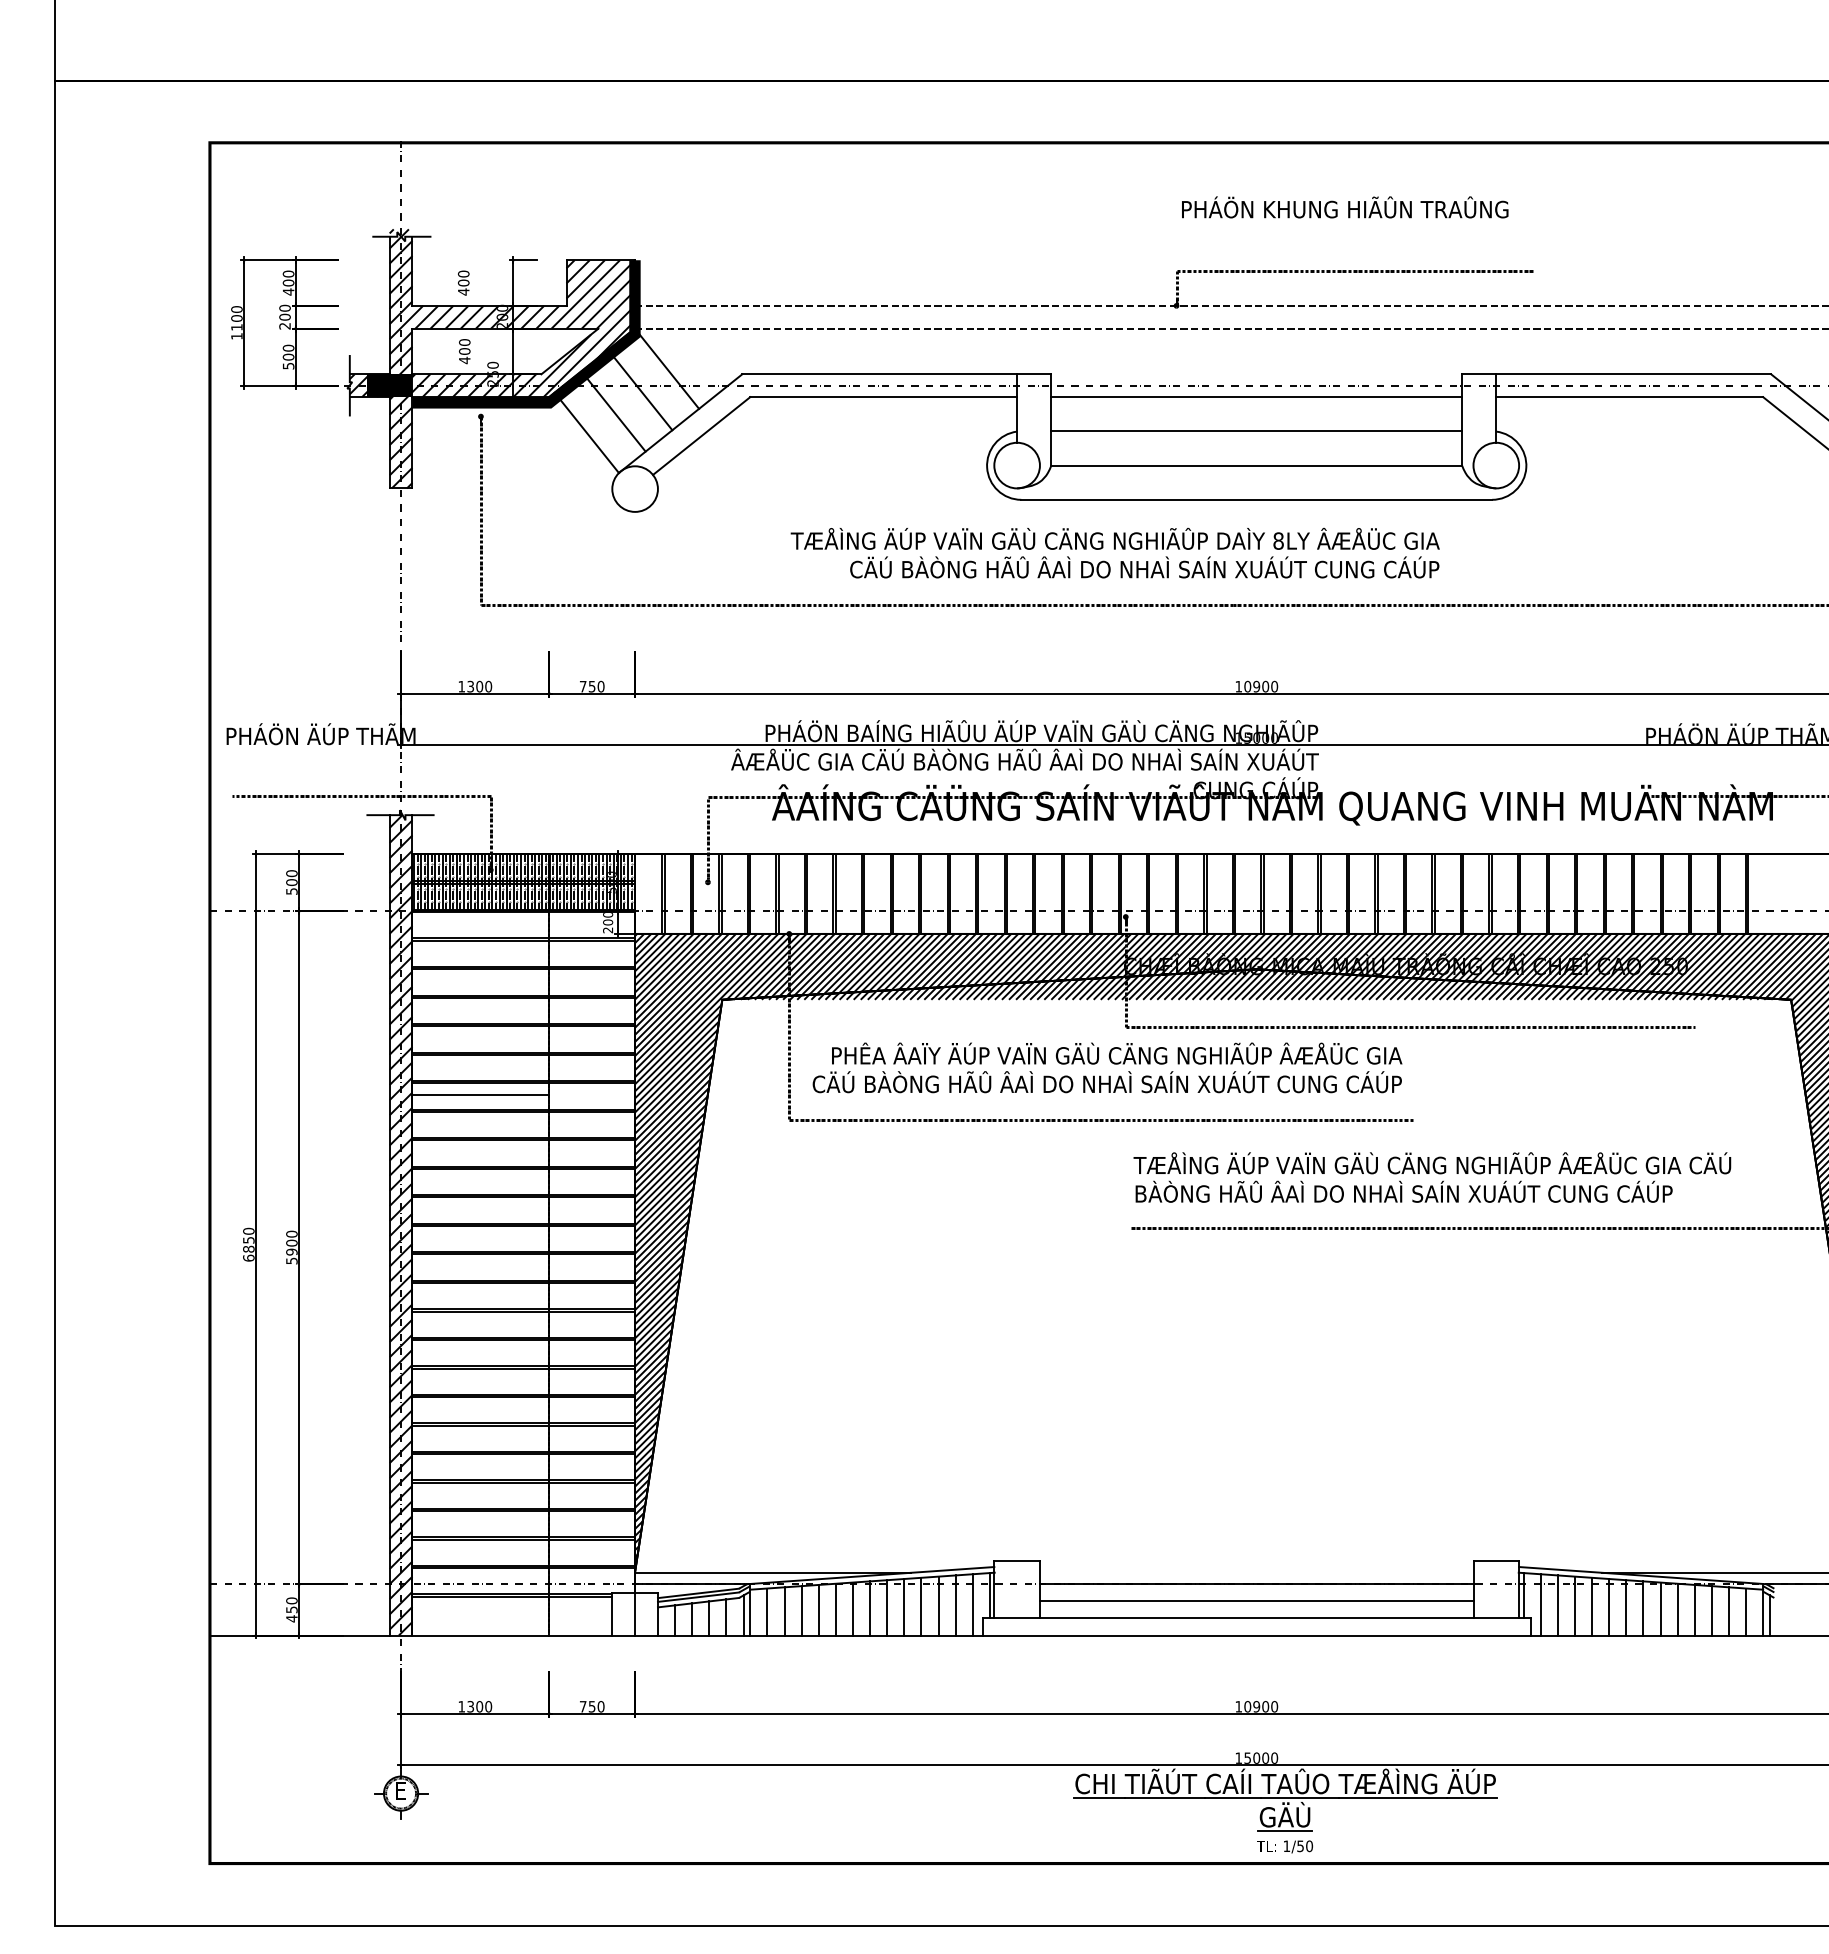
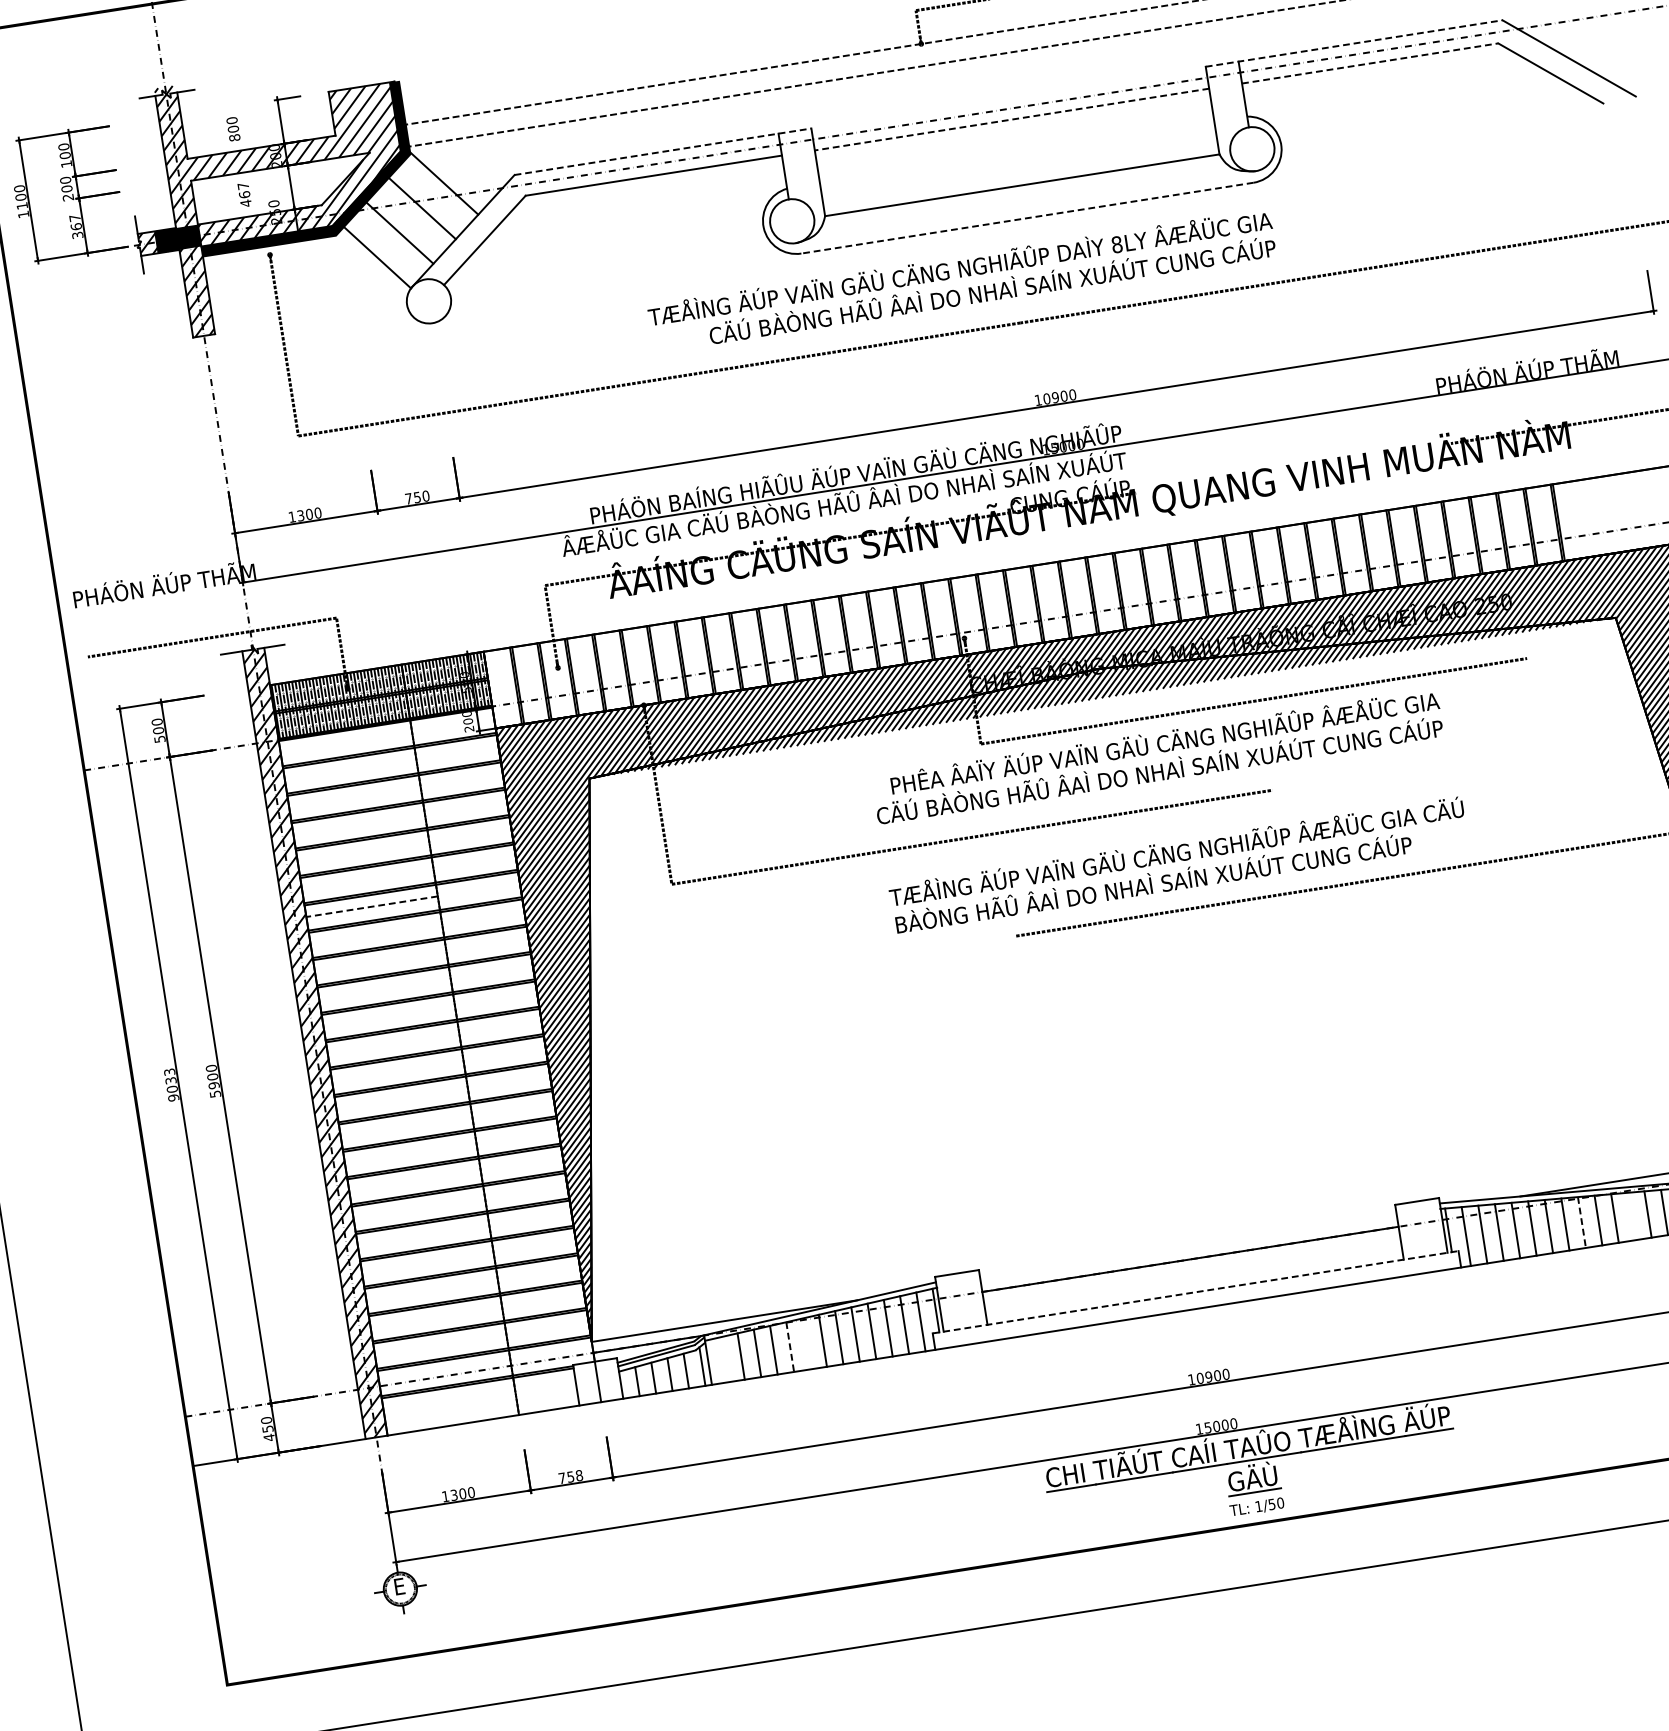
text: (288, 291) -> (66, 163), 400 -> 100
text: (463, 291) -> (234, 137), 400 -> 800
text: (464, 346) -> (243, 190), 400 -> 467
text: (288, 356) -> (76, 226), 500 -> 367
line: (896, 374) -> (662, 151), solid -> dashed
line: (1616, 374) -> (1354, 43), solid -> dashed
line: (1256, 397) -> (1011, 119), solid -> dashed
line: (1630, 397) -> (1370, 63), solid -> dashed
line: (1256, 431) -> (1016, 152), removed
line: (1256, 499) -> (1027, 217), solid -> dashed
text: (1114, 552) -> (961, 280), moved
text: (1107, 1067) -> (1157, 756), moved
line: (480, 1095) -> (371, 906), solid -> dashed
text: (1432, 1177) -> (1178, 865), moved
text: (248, 1244) -> (171, 1084), 6850 -> 9033
line: (1256, 1601) -> (1192, 1276), removed
line: (852, 1608) -> (806, 1343), removed
line: (835, 1609) -> (789, 1347), solid -> dashed
line: (1660, 1609) -> (1582, 1222), solid -> dashed
line: (1711, 1610) -> (1631, 1216), removed
line: (767, 1611) -> (724, 1359), removed
line: (1256, 1618) -> (1195, 1292), solid -> dashed
text: (600, 1706) -> (578, 1475), 750 -> 758

